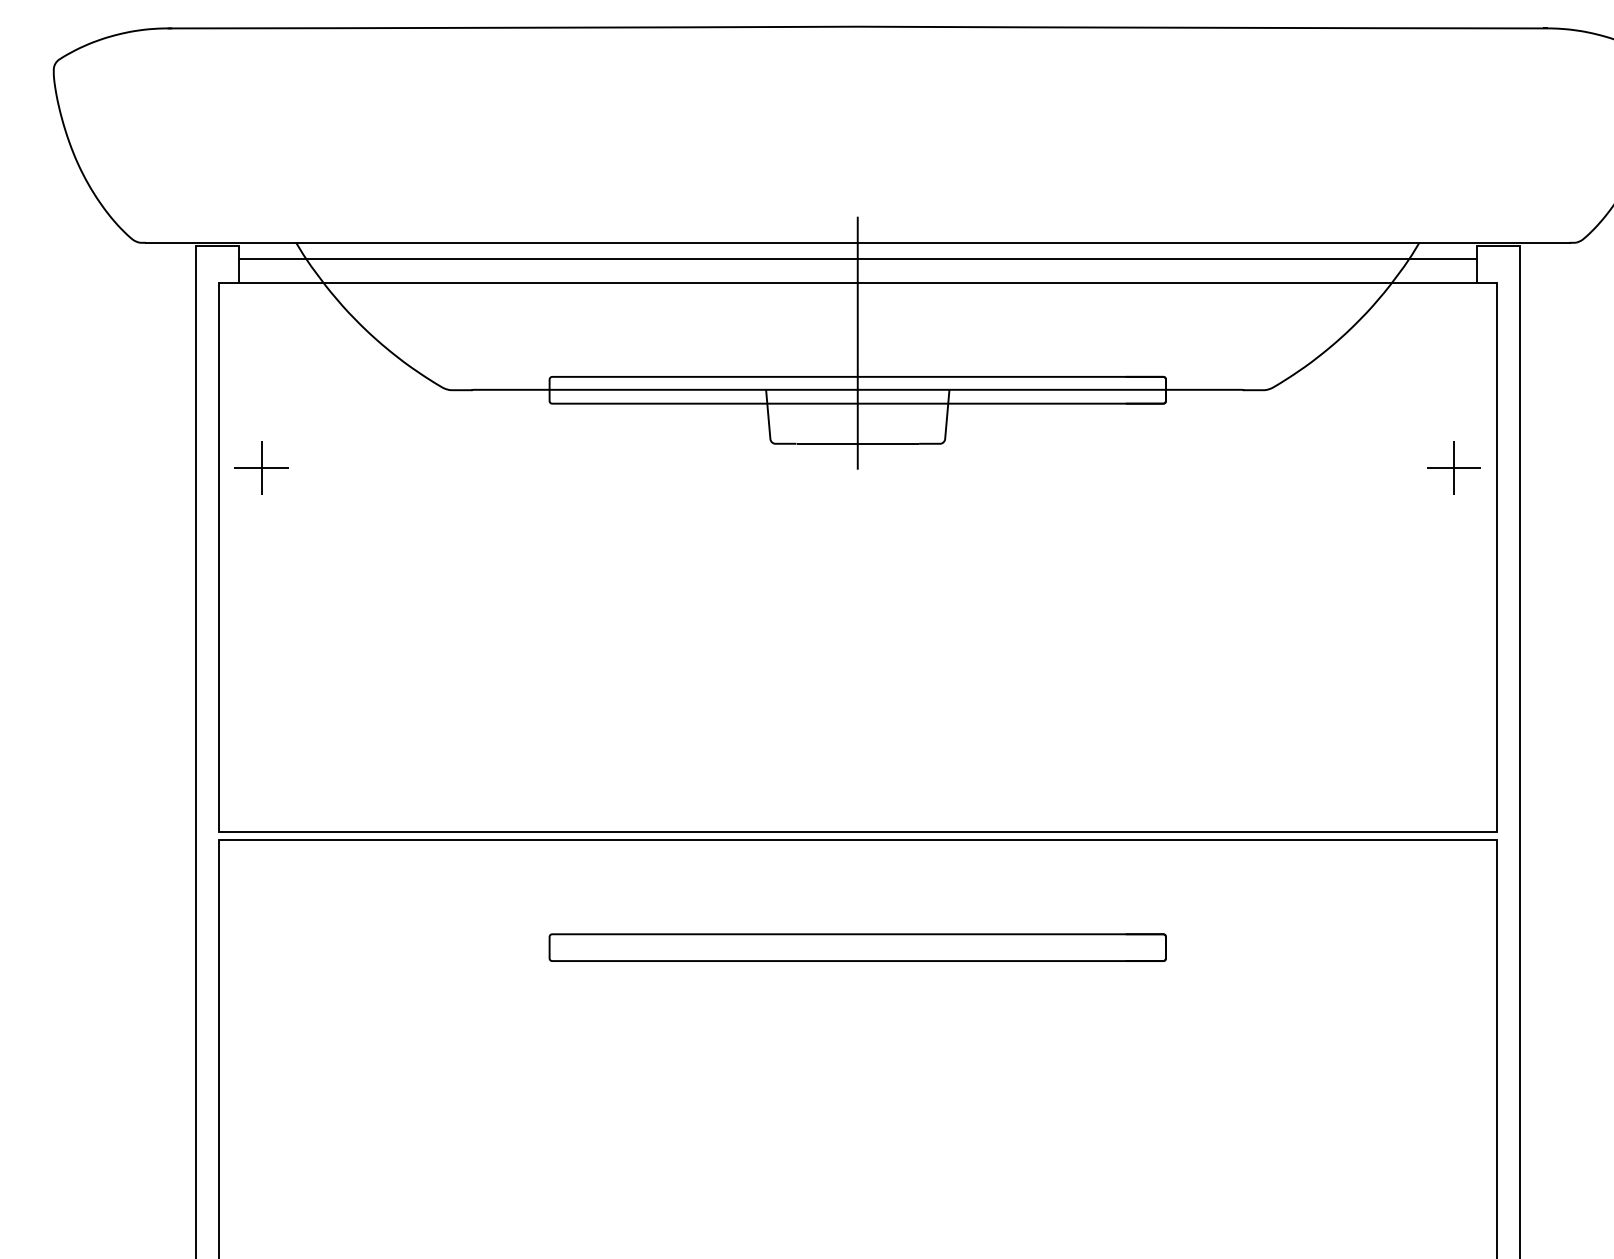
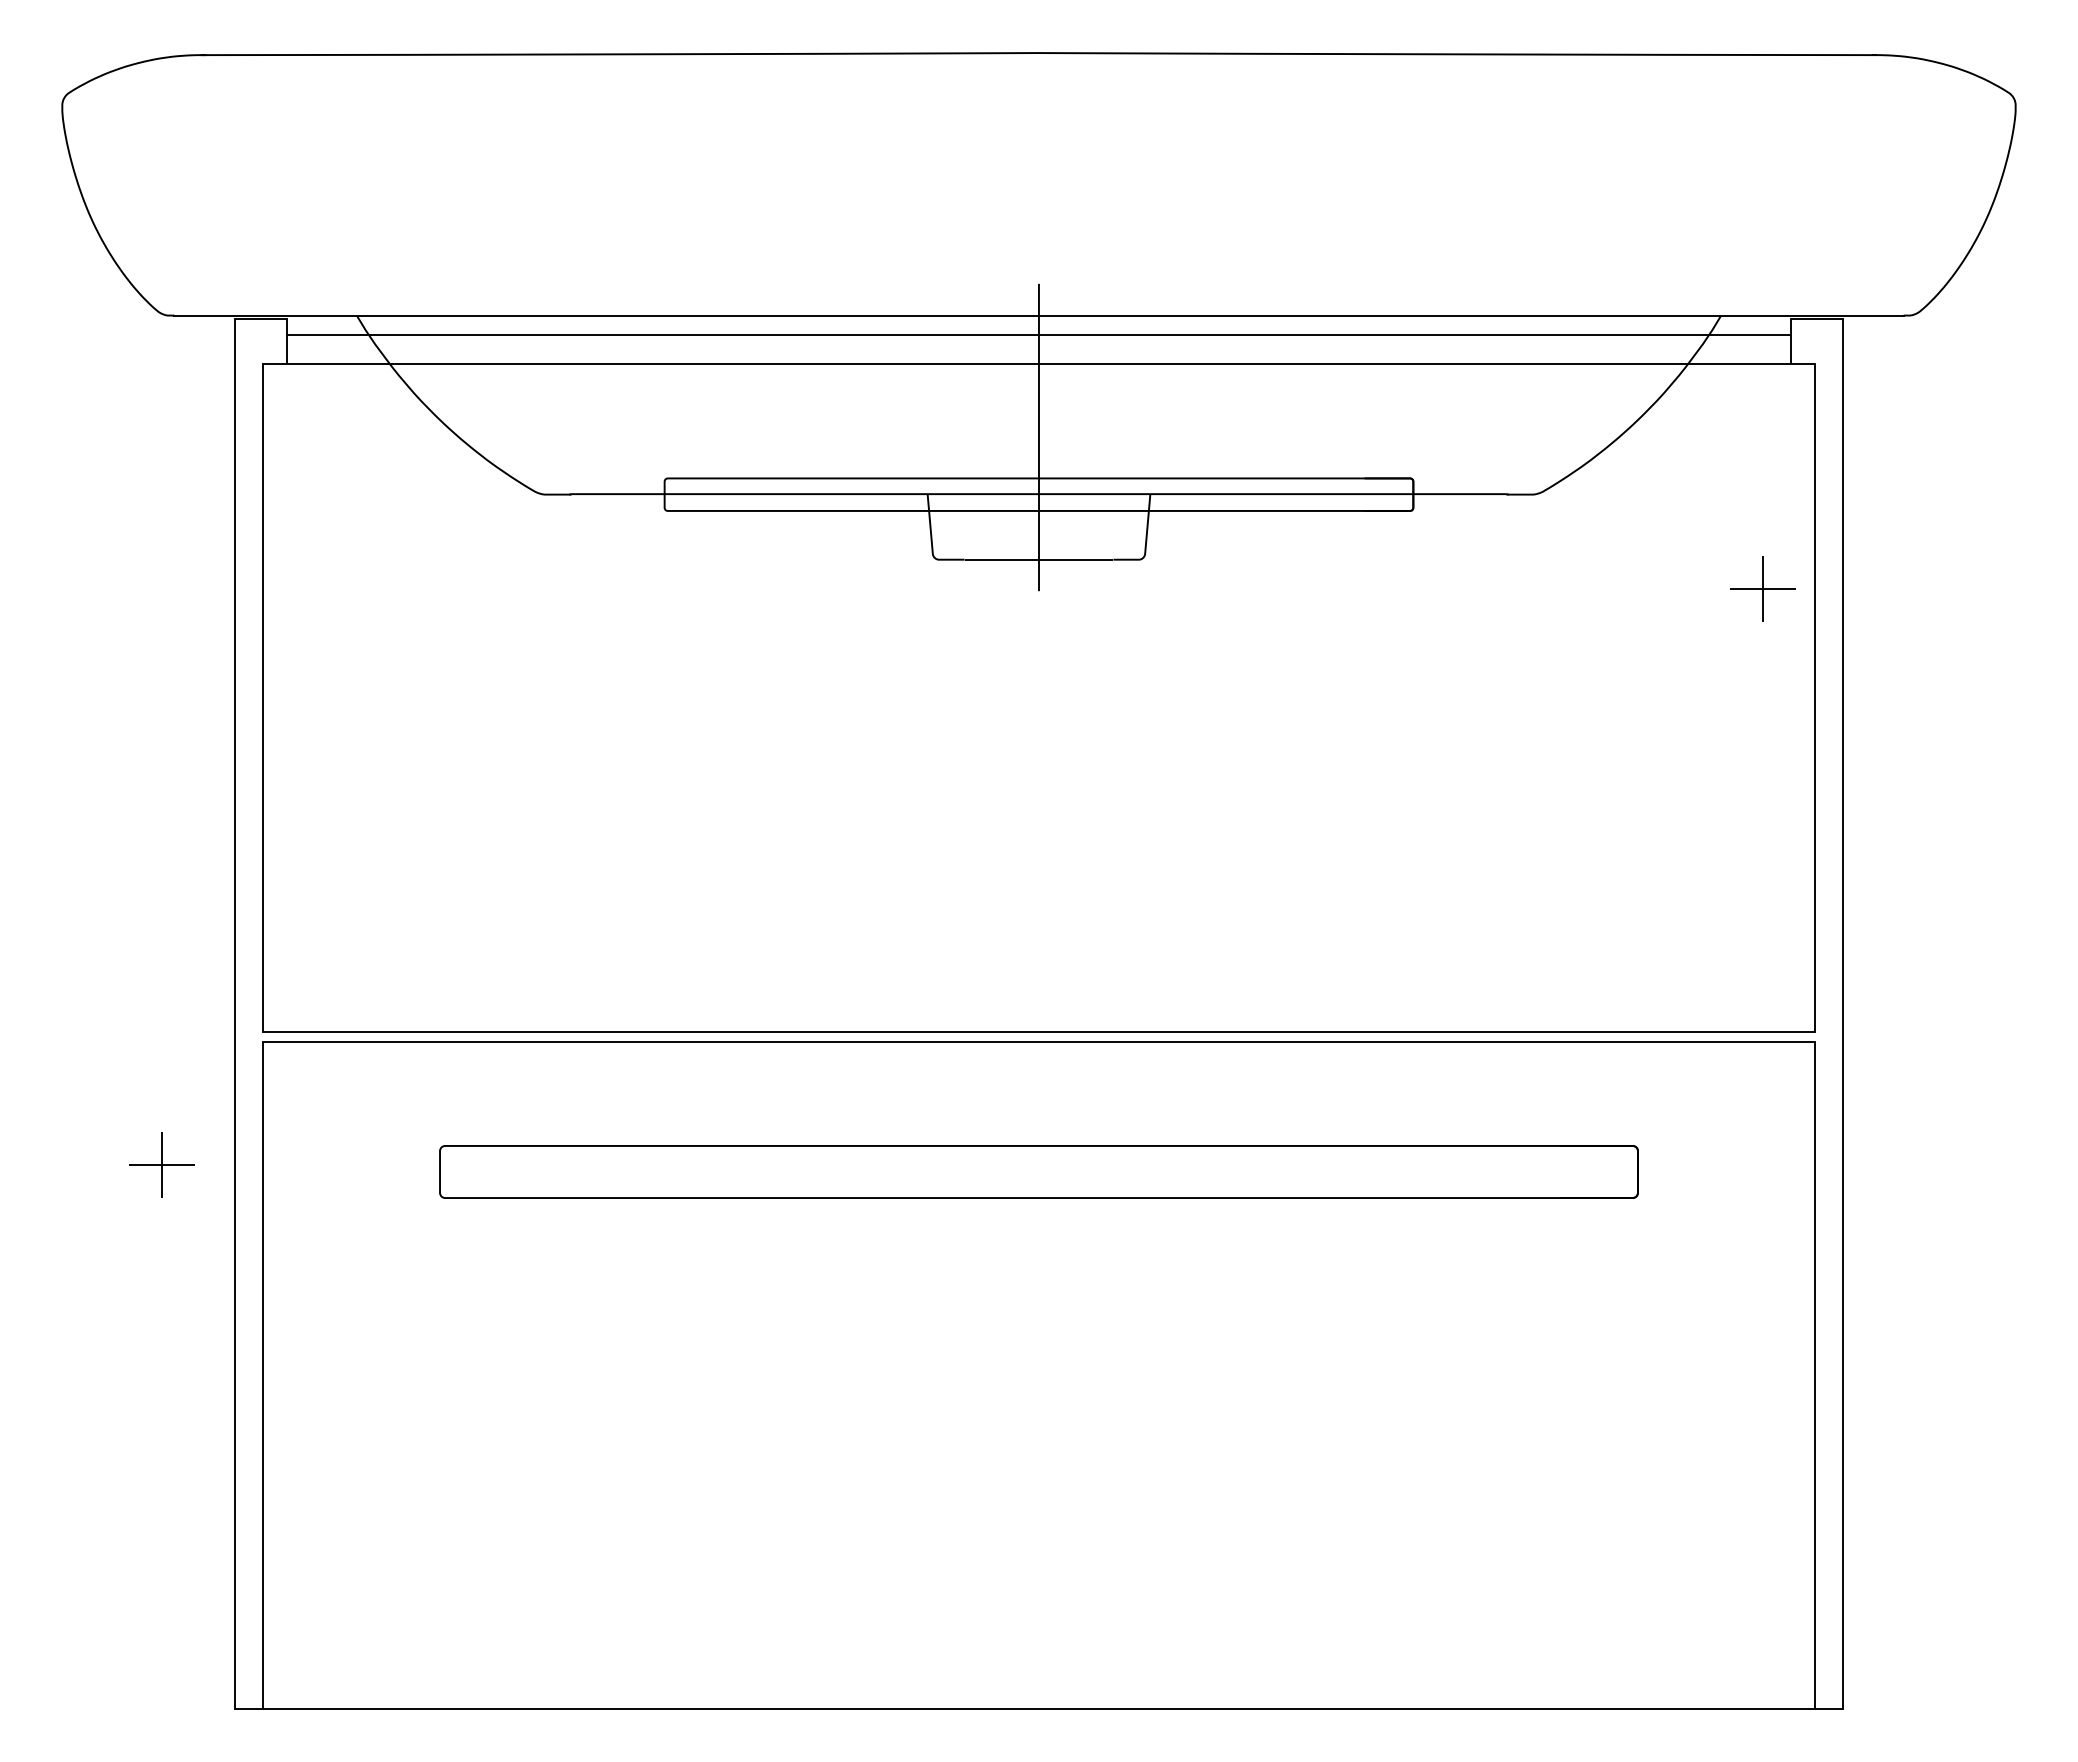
part: (261, 467) -> (161, 1164), moved
part: (857, 947) -> (1038, 1171), size x1.6

